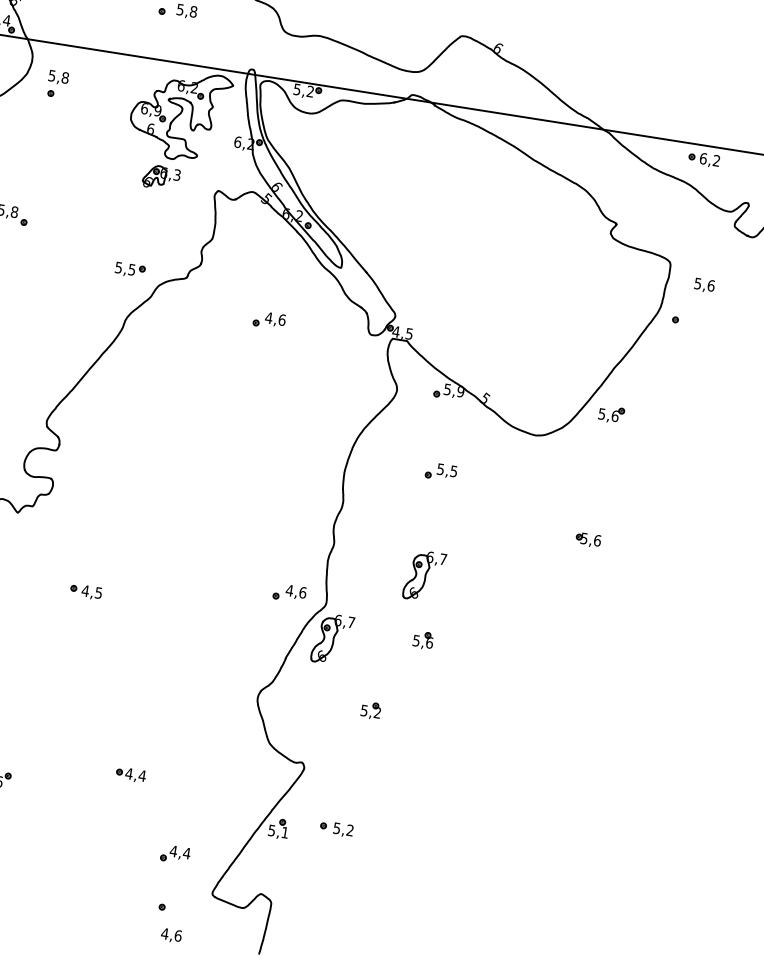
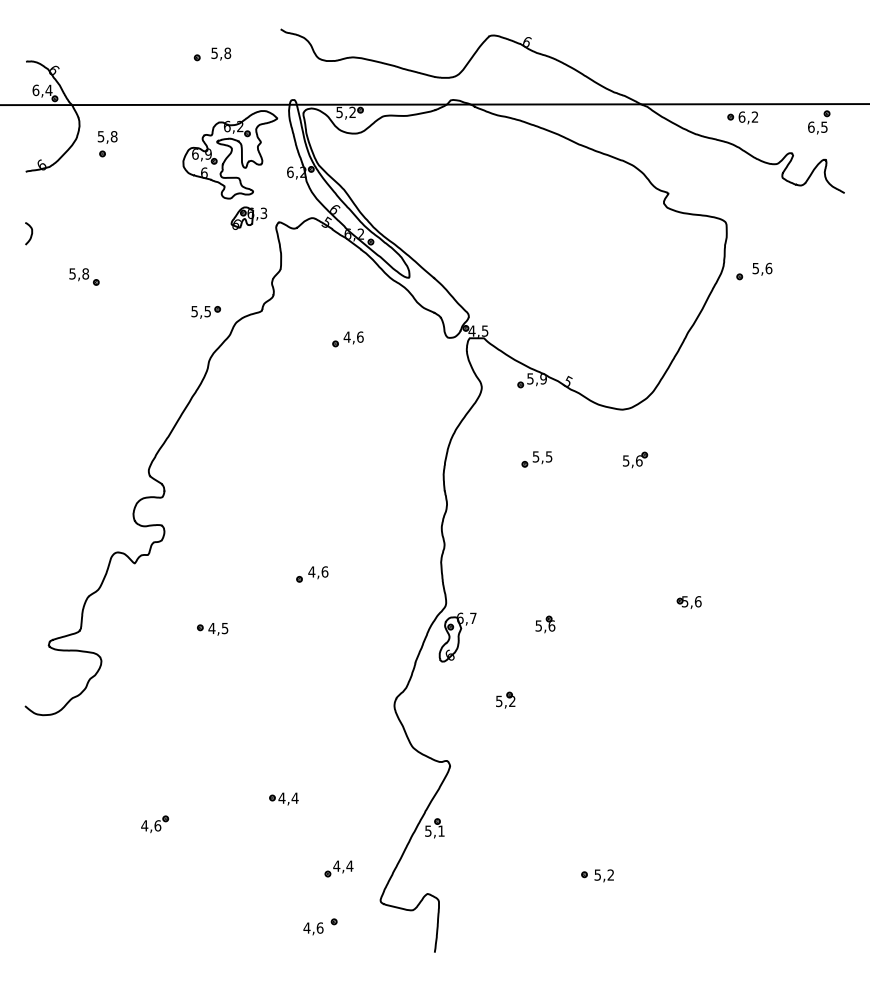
part: (160, 176) -> (248, 217), moved
text: (704, 284) -> (762, 268), moved
part: (611, 414) -> (635, 459), moved
part: (587, 539) -> (688, 602), moved
part: (424, 576) -> (536, 562), removed
part: (289, 593) -> (312, 574), moved
part: (336, 828) -> (597, 875), moved
text: (171, 935) -> (313, 928), moved

